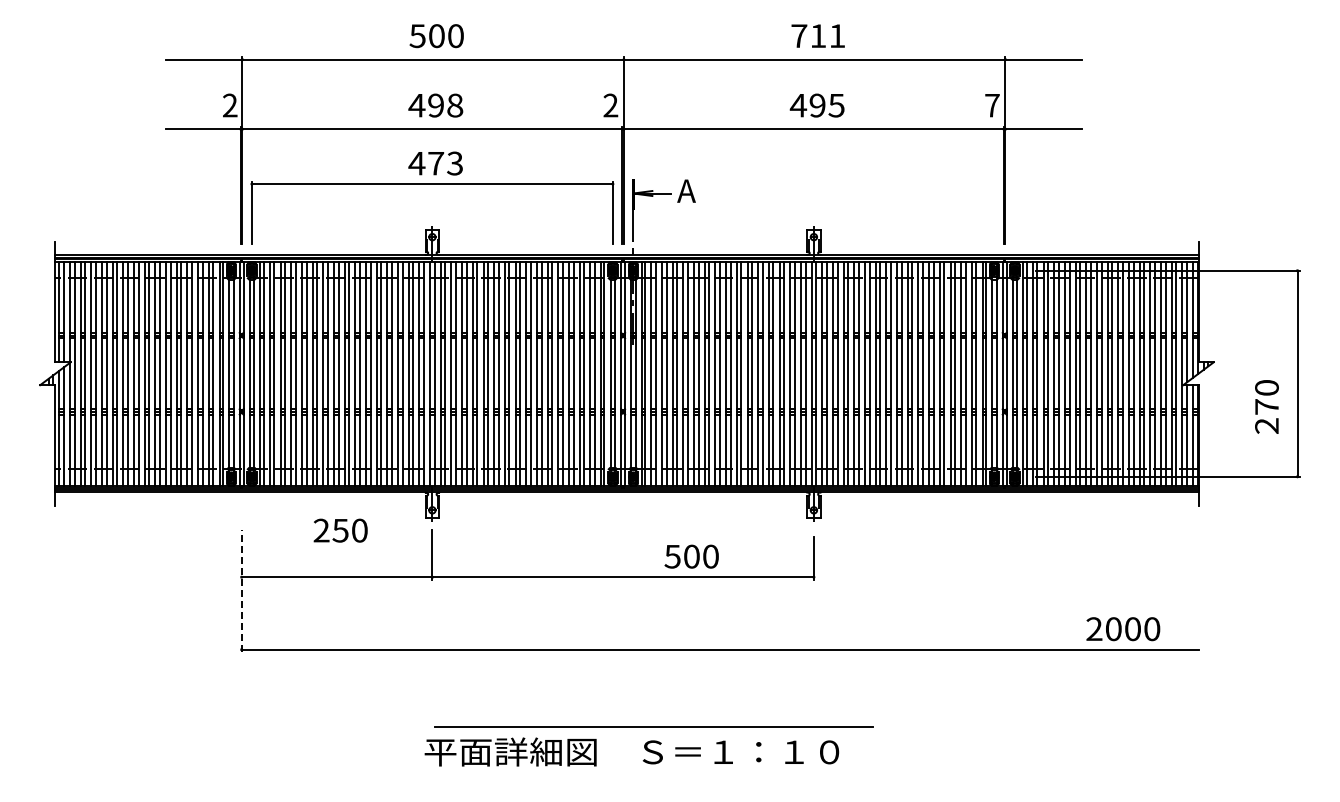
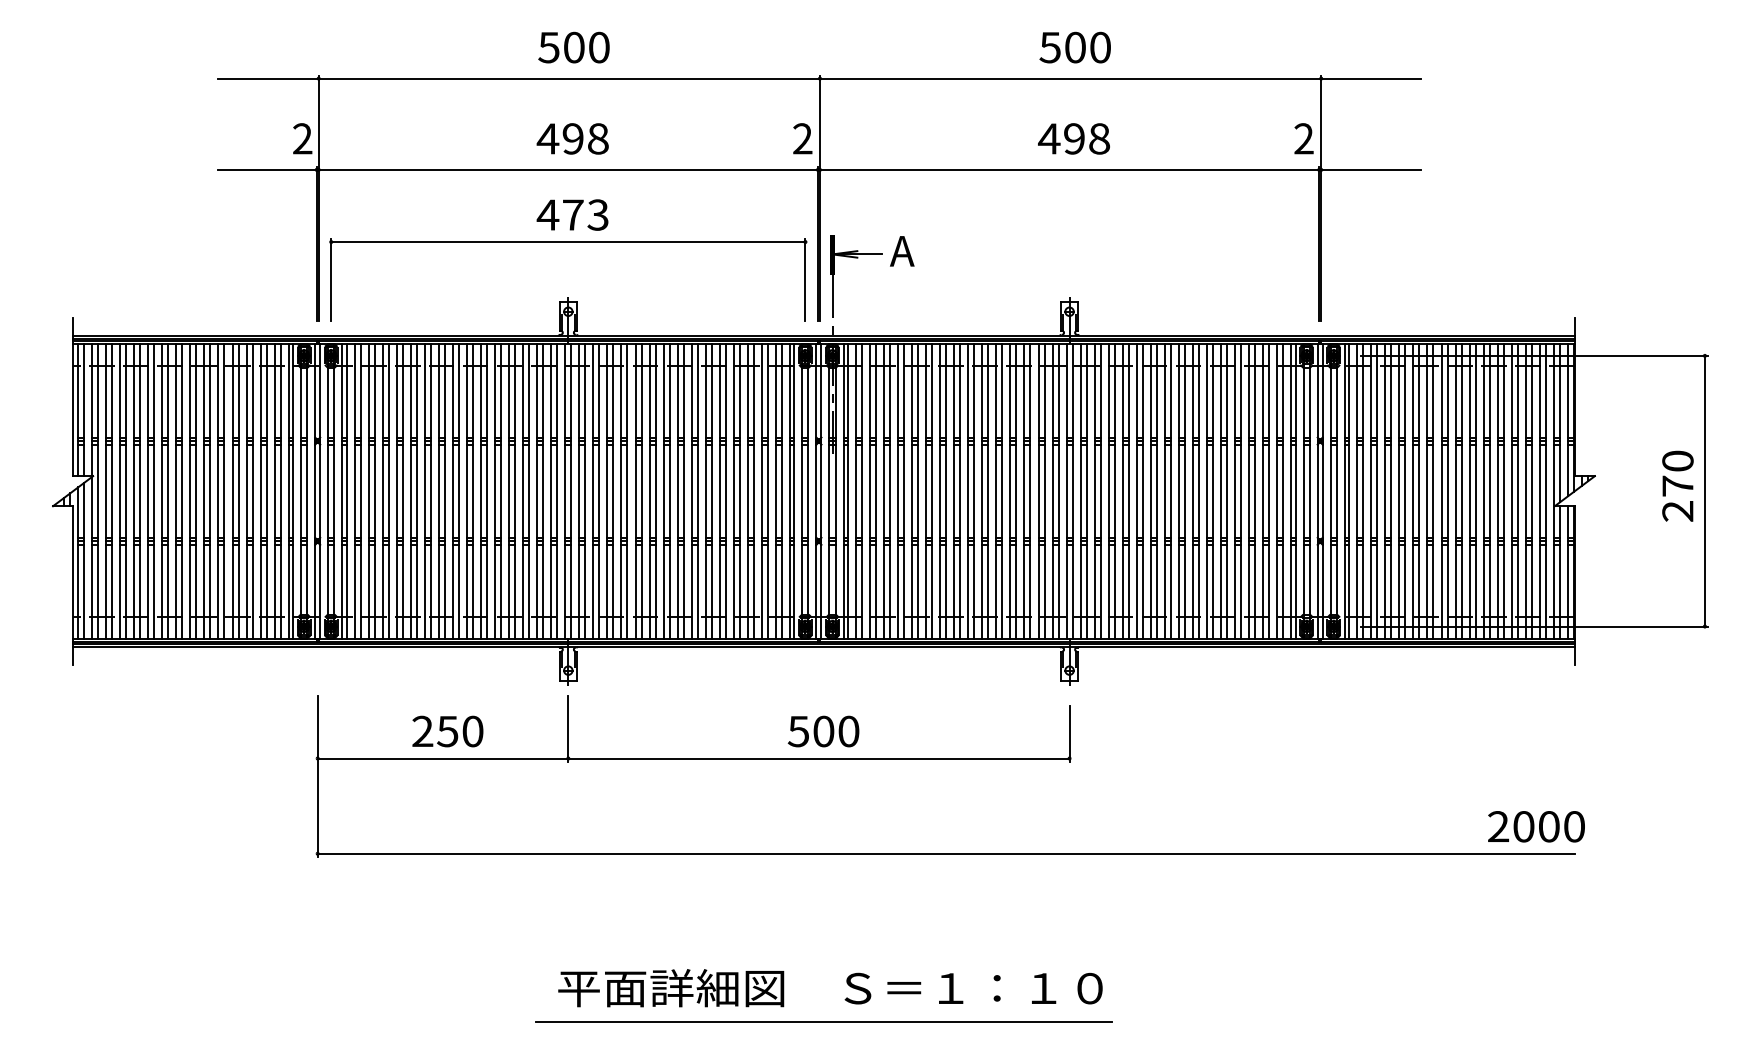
text: (818, 36) -> (1075, 48), 711 -> 500
text: (836, 105) -> (1099, 138), 495 -> 498
text: (992, 105) -> (1304, 138), 7 -> 2
text: (1266, 406) -> (1677, 485), moved
text: (340, 530) -> (447, 731), moved
text: (691, 556) -> (823, 731), moved
line: (241, 590) -> (317, 775), dashed -> solid
text: (1123, 629) -> (1536, 827), moved
line: (653, 726) -> (823, 1021), moved

